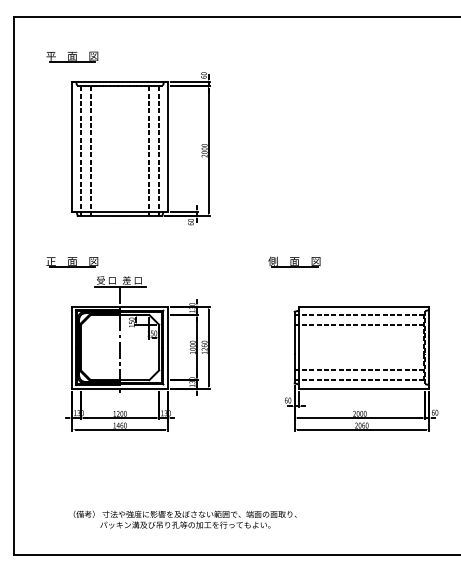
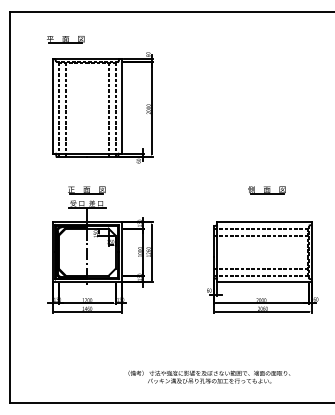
part: (72, 56) -> (65, 39), moved
part: (294, 261) -> (266, 189), moved
part: (72, 262) -> (86, 190), moved
text: (184, 519) -> (208, 377), moved

